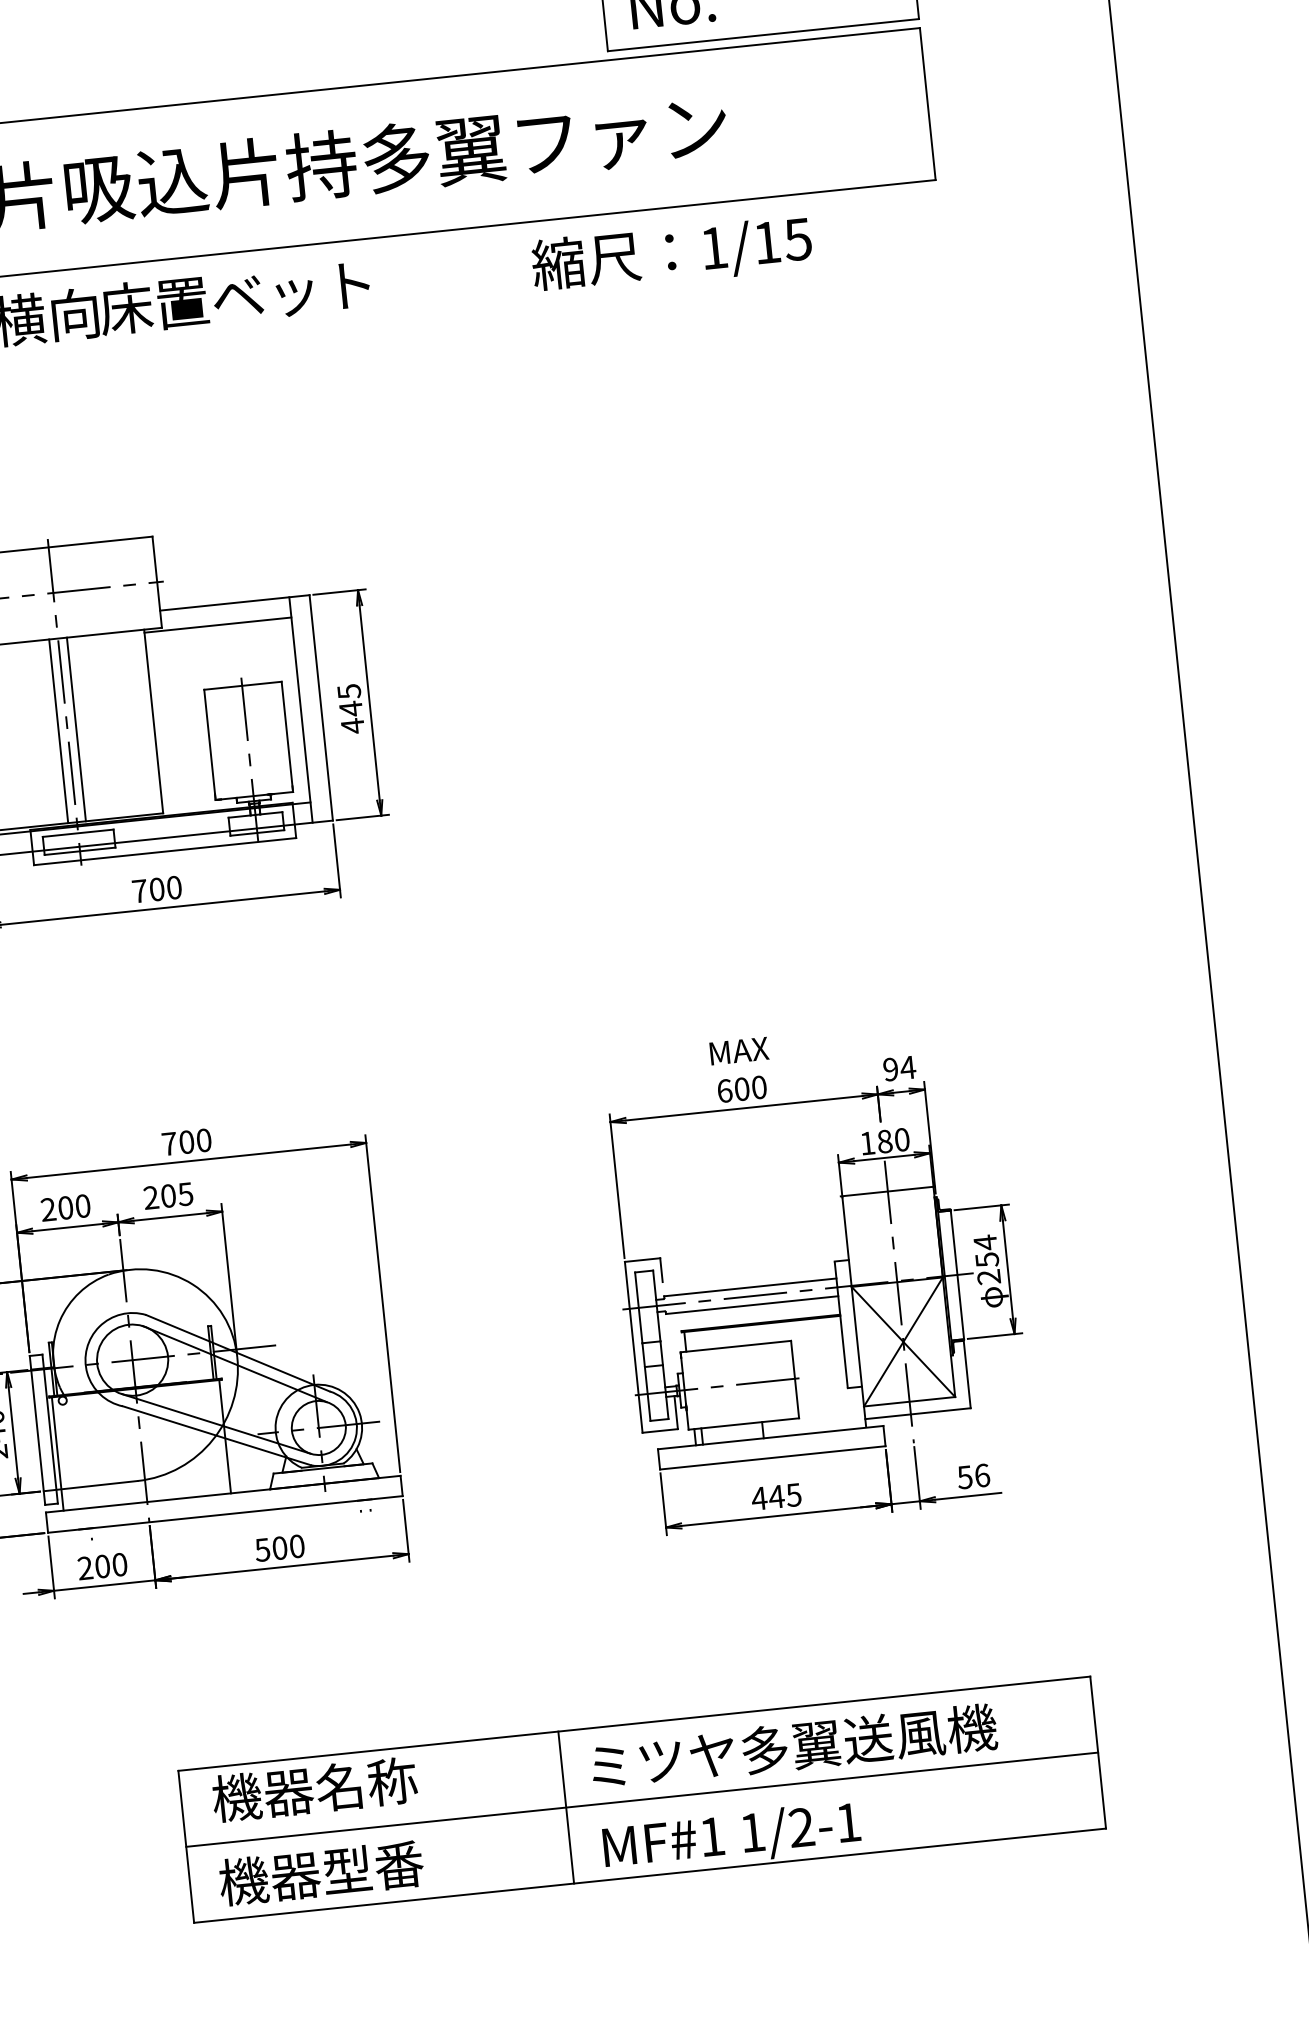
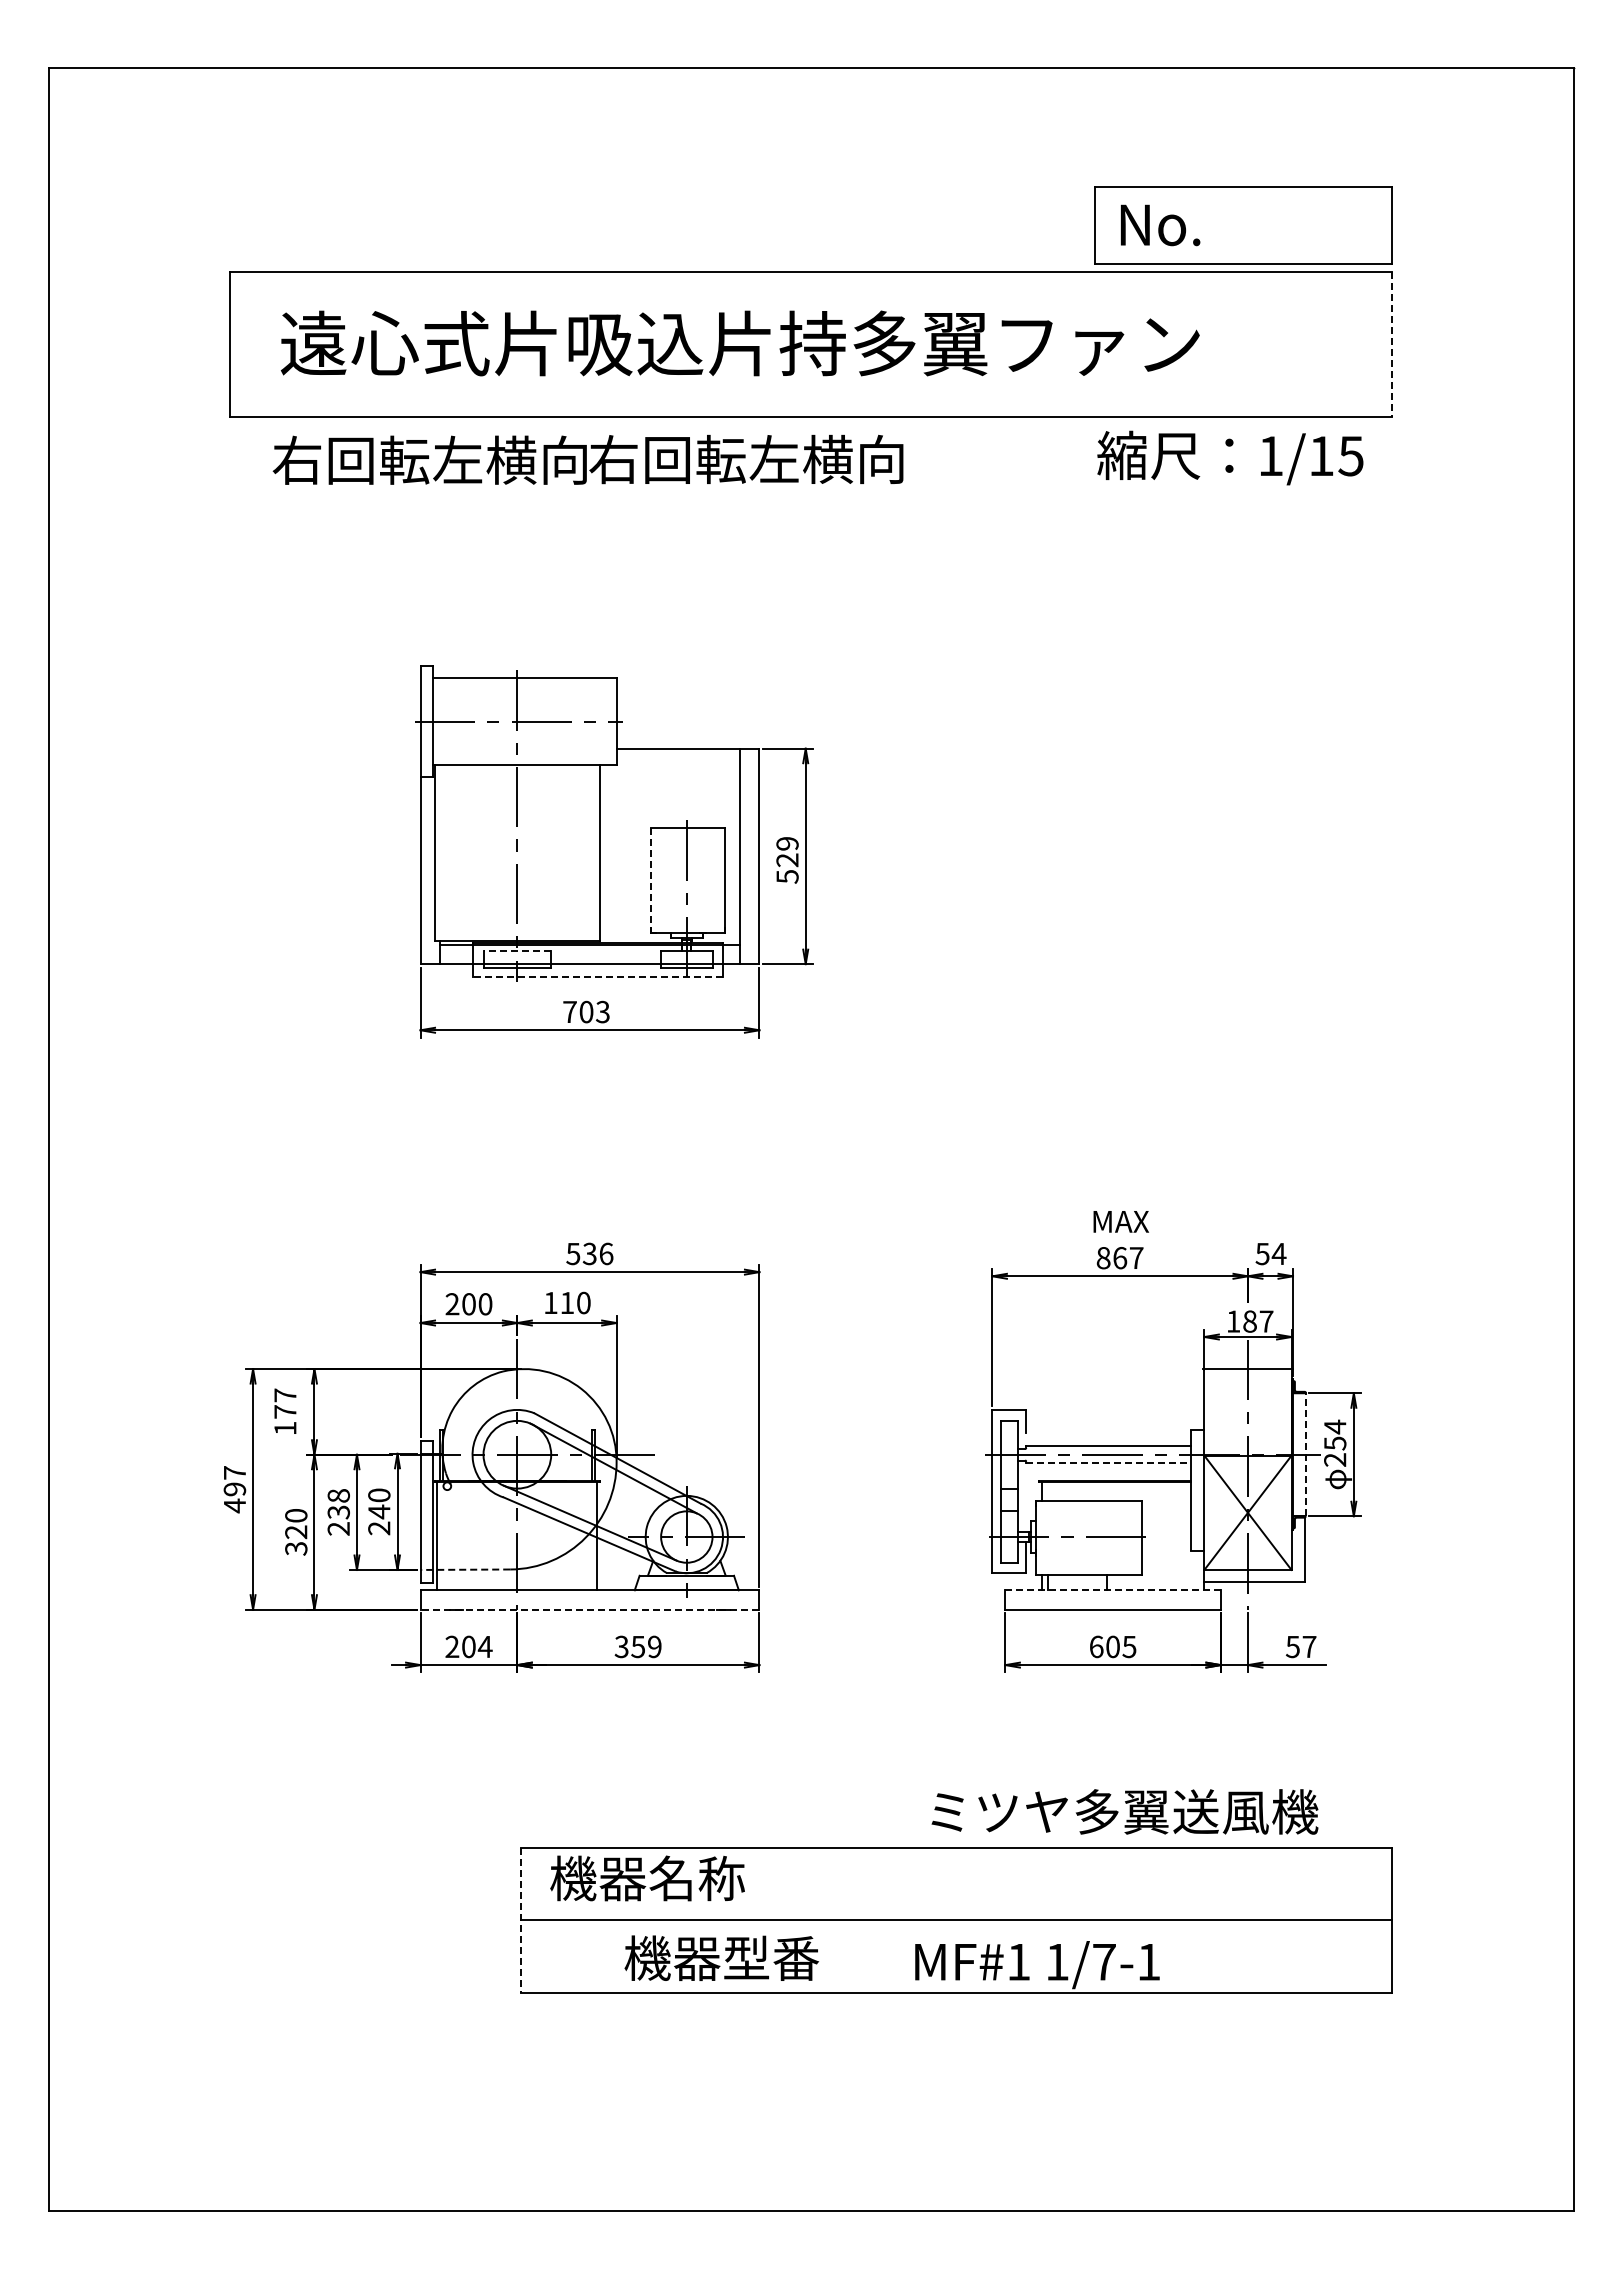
line: (927, 103) -> (1391, 344), solid -> dashed
text: (672, 253) -> (1230, 457), moved
text: (264, 293) -> (746, 459), 床置ベット -> 右回転左横向
line: (217, 625) -> (669, 768), removed
text: (351, 709) -> (787, 860), 445 -> 529
line: (76, 729) -> (525, 852), removed
line: (58, 730) -> (508, 852), removed
line: (209, 744) -> (650, 880), solid -> dashed
line: (78, 833) -> (517, 951), solid -> dashed
line: (164, 852) -> (597, 977), solid -> dashed
text: (173, 888) -> (602, 1012), 700 -> 703
text: (890, 1069) -> (1262, 1253), 94 -> 54
text: (741, 1088) -> (1119, 1257), 600 -> 867
text: (902, 1139) -> (1266, 1321), 180 -> 187
text: (186, 1141) -> (589, 1253), 700 -> 536
text: (168, 1195) -> (567, 1302), 205 -> 110
line: (957, 1274) -> (1305, 1454), solid -> dashed
line: (753, 1305) -> (1109, 1463), solid -> dashed
line: (771, 1437) -> (1113, 1590), solid -> dashed
text: (982, 1475) -> (1309, 1646), 56 -> 57
line: (90, 1485) -> (465, 1569), solid -> dashed
text: (767, 1497) -> (1104, 1646), 445 -> 605
line: (224, 1514) -> (589, 1609), solid -> dashed
text: (280, 1547) -> (638, 1646), 500 -> 359
text: (118, 1564) -> (484, 1646), 200 -> 204
text: (793, 1746) -> (1124, 1811), moved
line: (566, 1806) -> (883, 1919), removed
text: (801, 1826) -> (1104, 1961), 1/2-1 -> 1/7-1
line: (186, 1847) -> (520, 1920), solid -> dashed
text: (321, 1872) -> (721, 1957), moved

